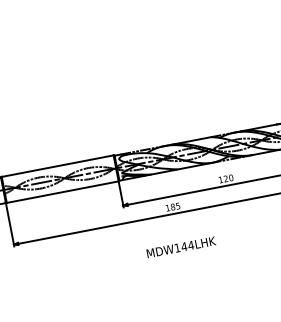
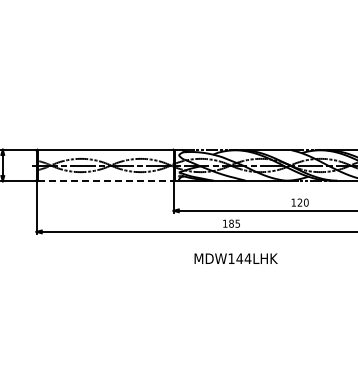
line: (62, 192) -> (105, 181), solid -> dashed
text: (180, 247) -> (235, 258), moved

